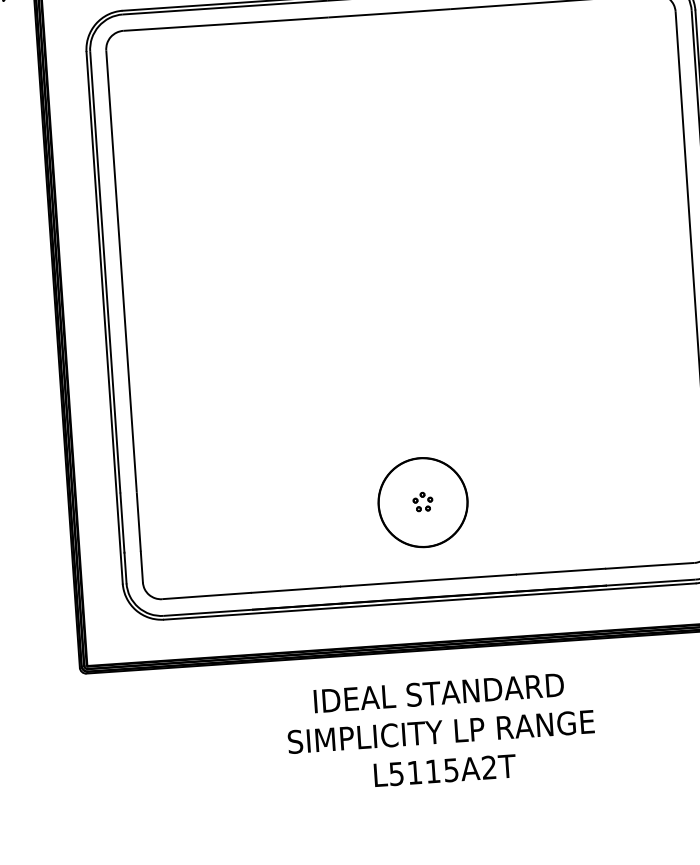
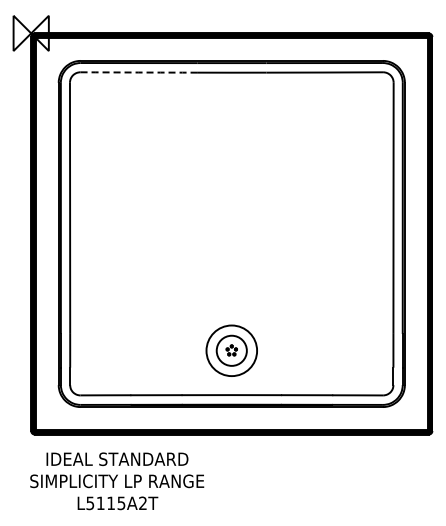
arc: (225, 24) -> (138, 72), solid -> dashed
circle: (422, 502) -> (231, 350), size x0.6
text: (441, 732) -> (117, 481), moved

